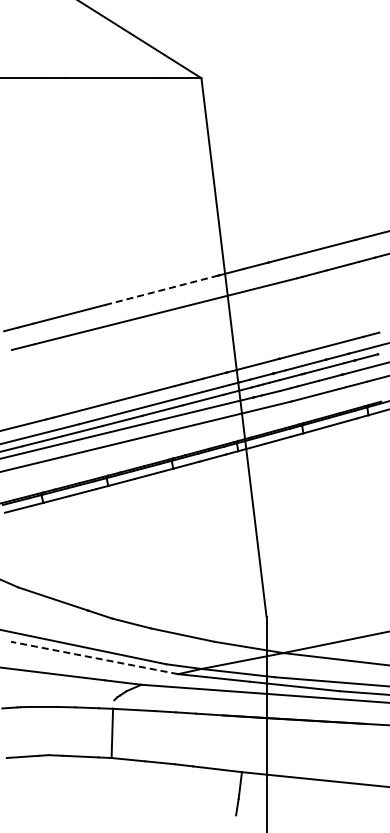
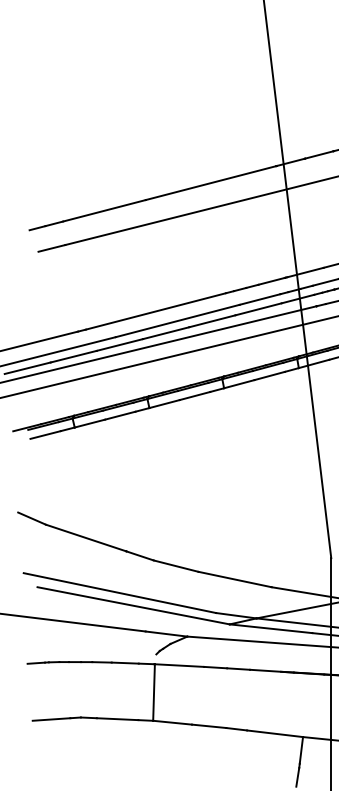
line: (162, 290) -> (211, 183), dashed -> solid
line: (94, 657) -> (133, 605), dashed -> solid

